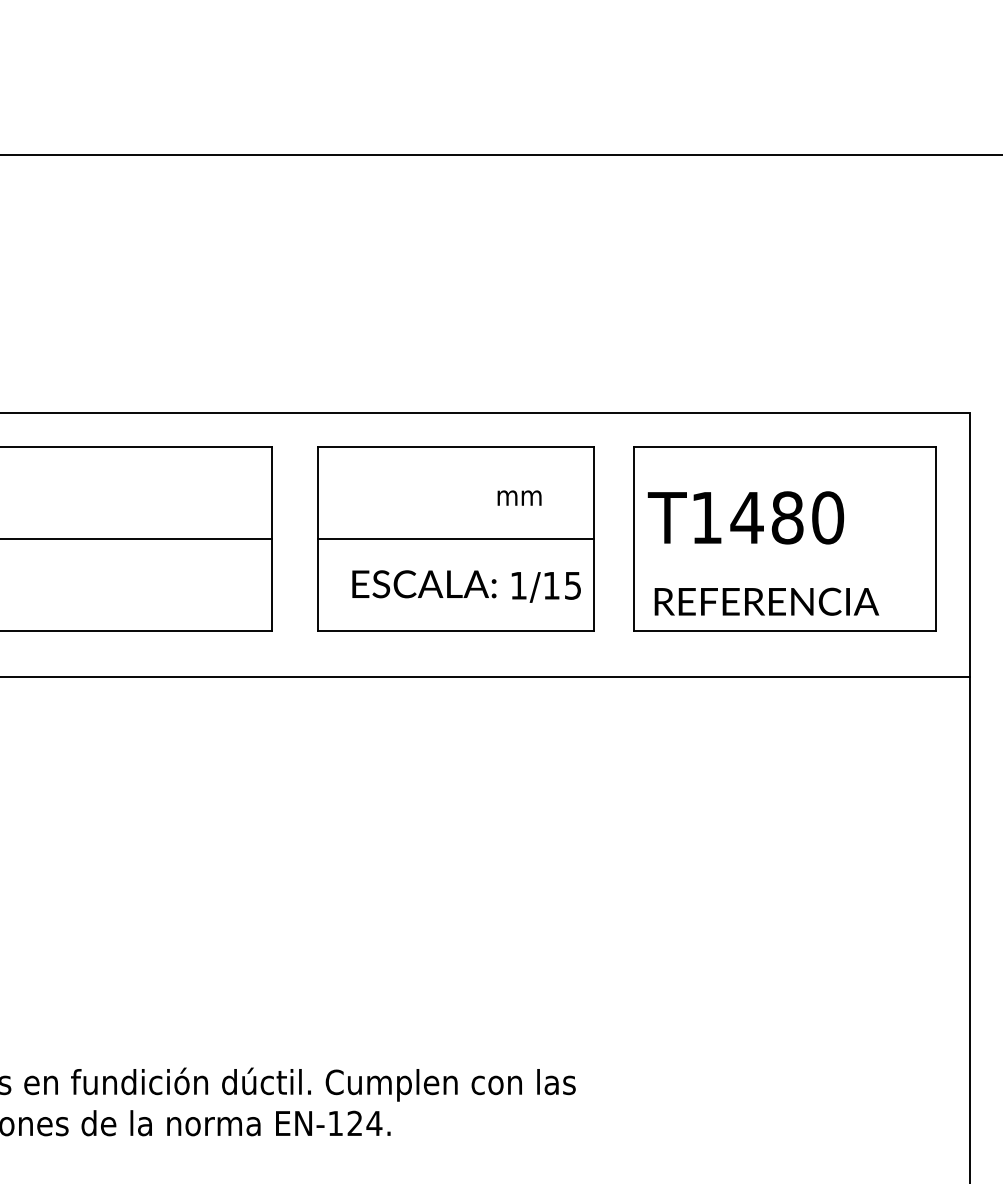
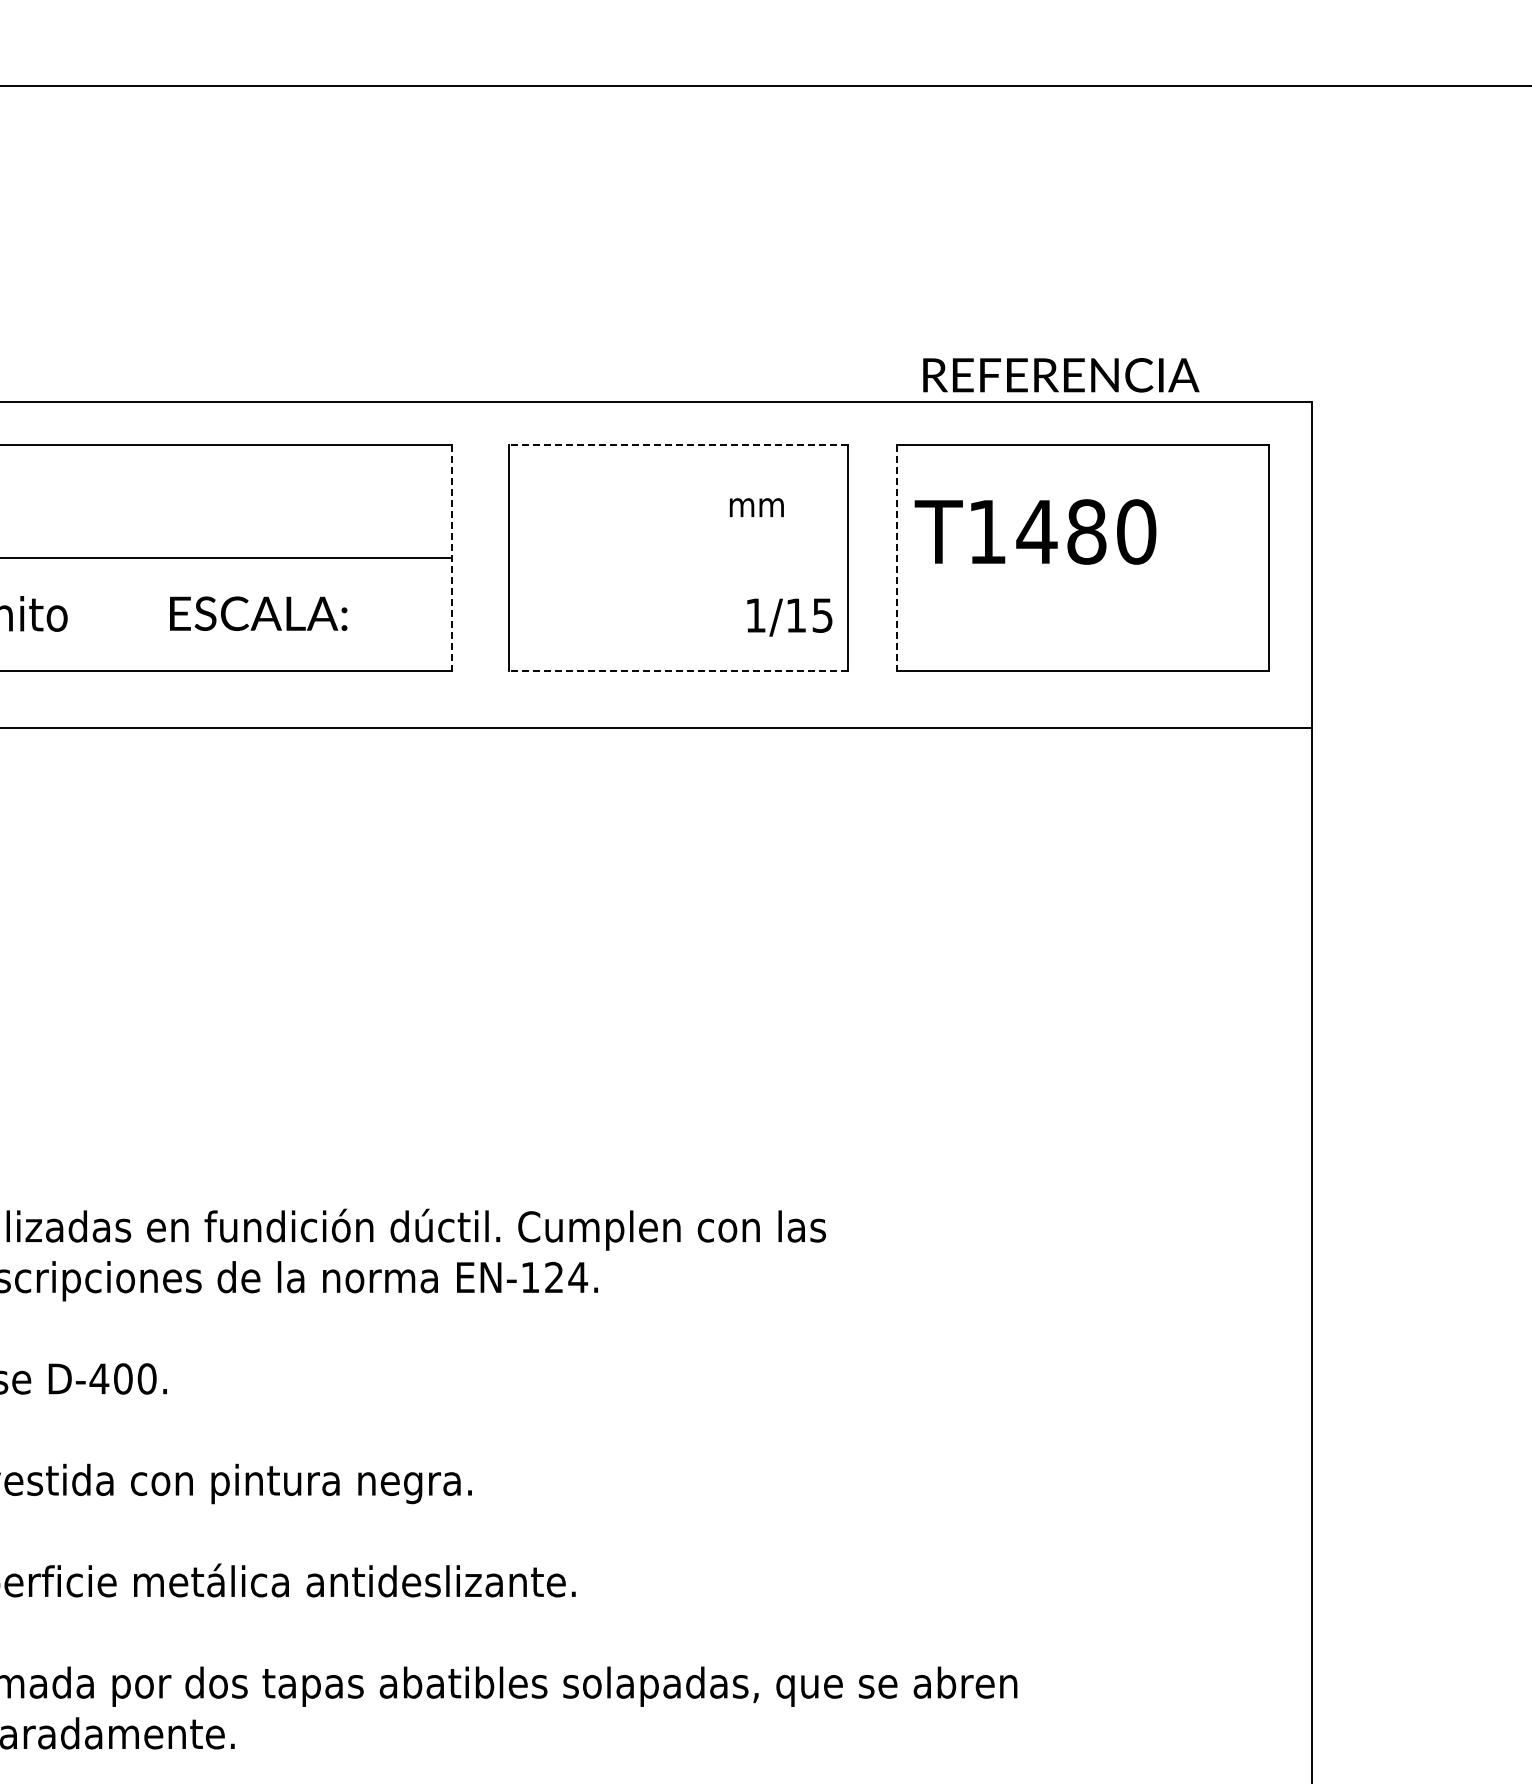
line: (455, 446) -> (678, 444), solid -> dashed
line: (272, 538) -> (452, 557), solid -> dashed
line: (455, 538) -> (678, 557), removed
line: (633, 538) -> (897, 557), solid -> dashed
text: (424, 584) -> (258, 613), moved
text: (767, 601) -> (1061, 375), moved
line: (455, 630) -> (678, 670), solid -> dashed

